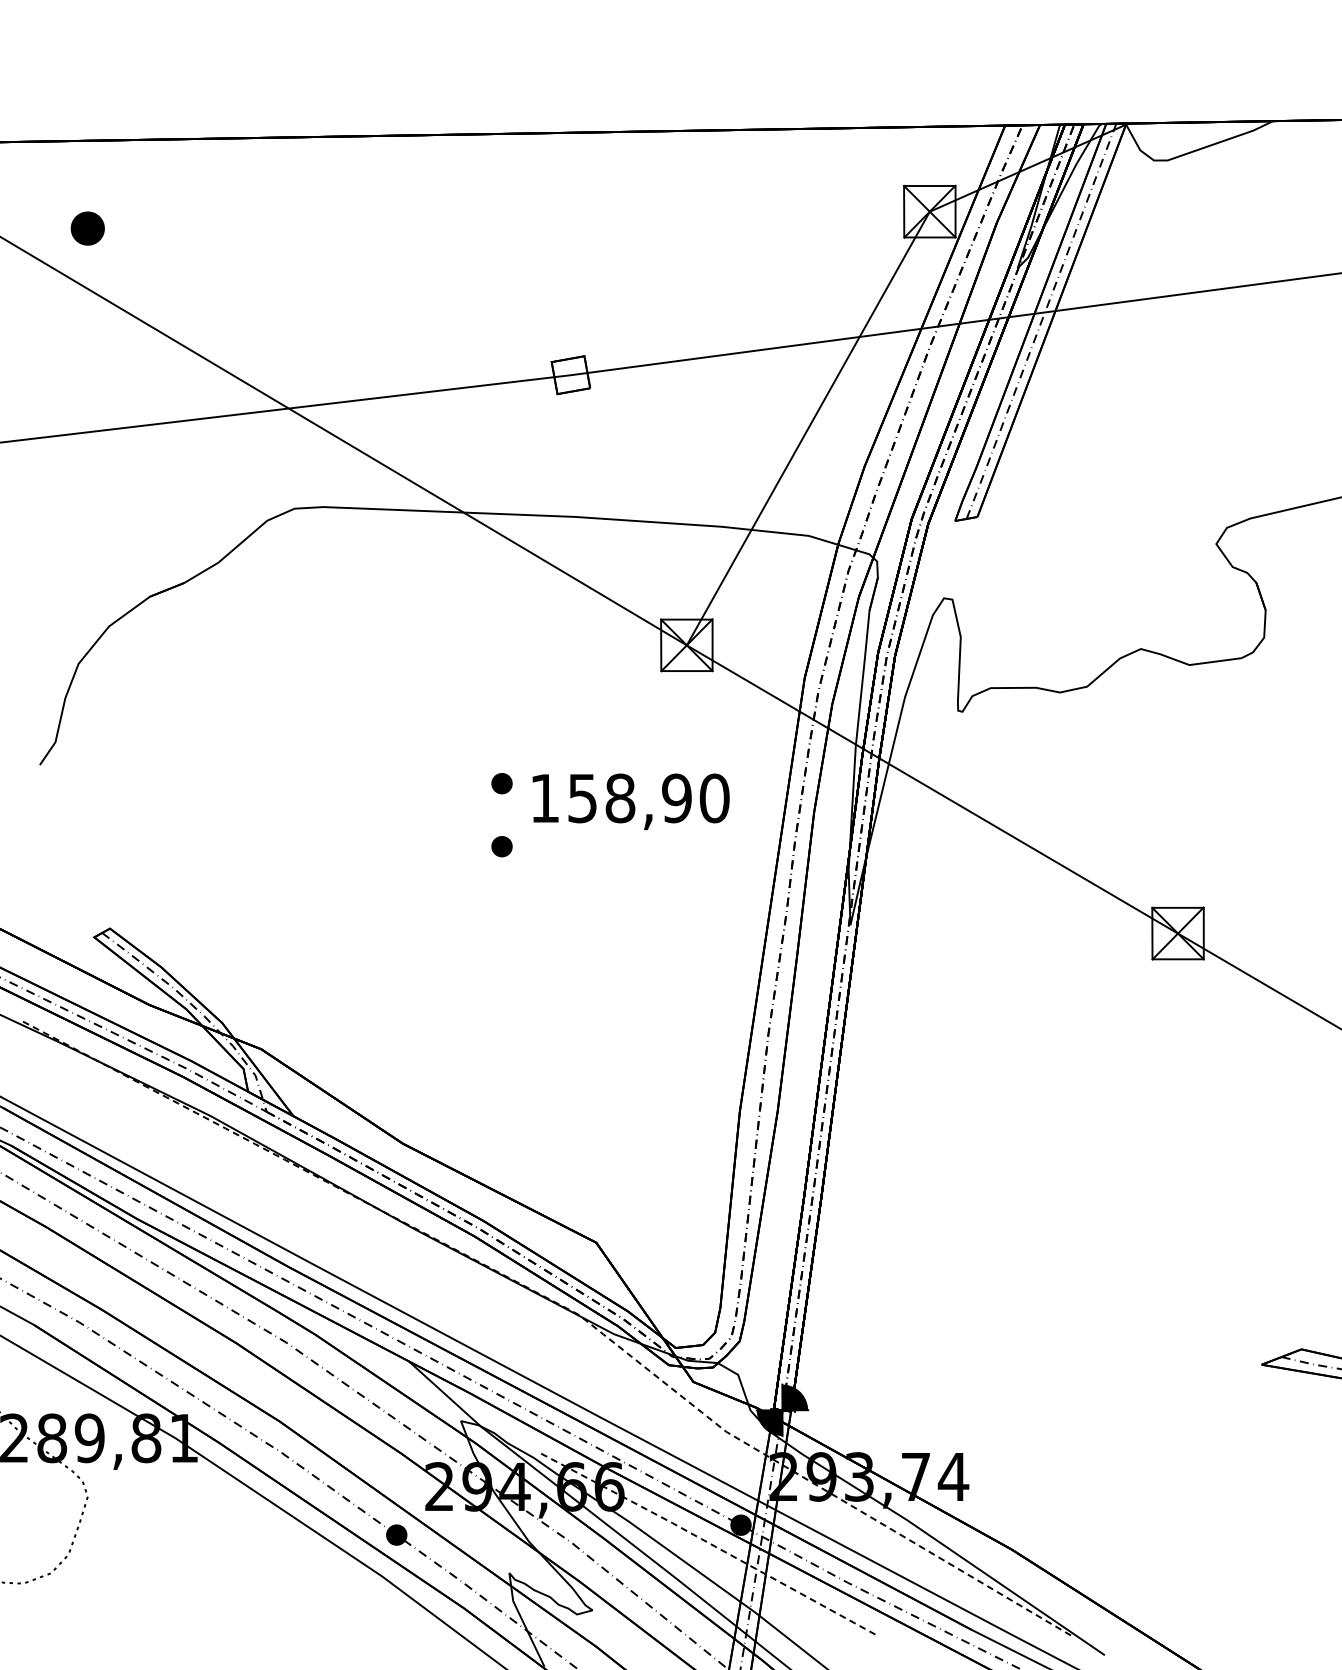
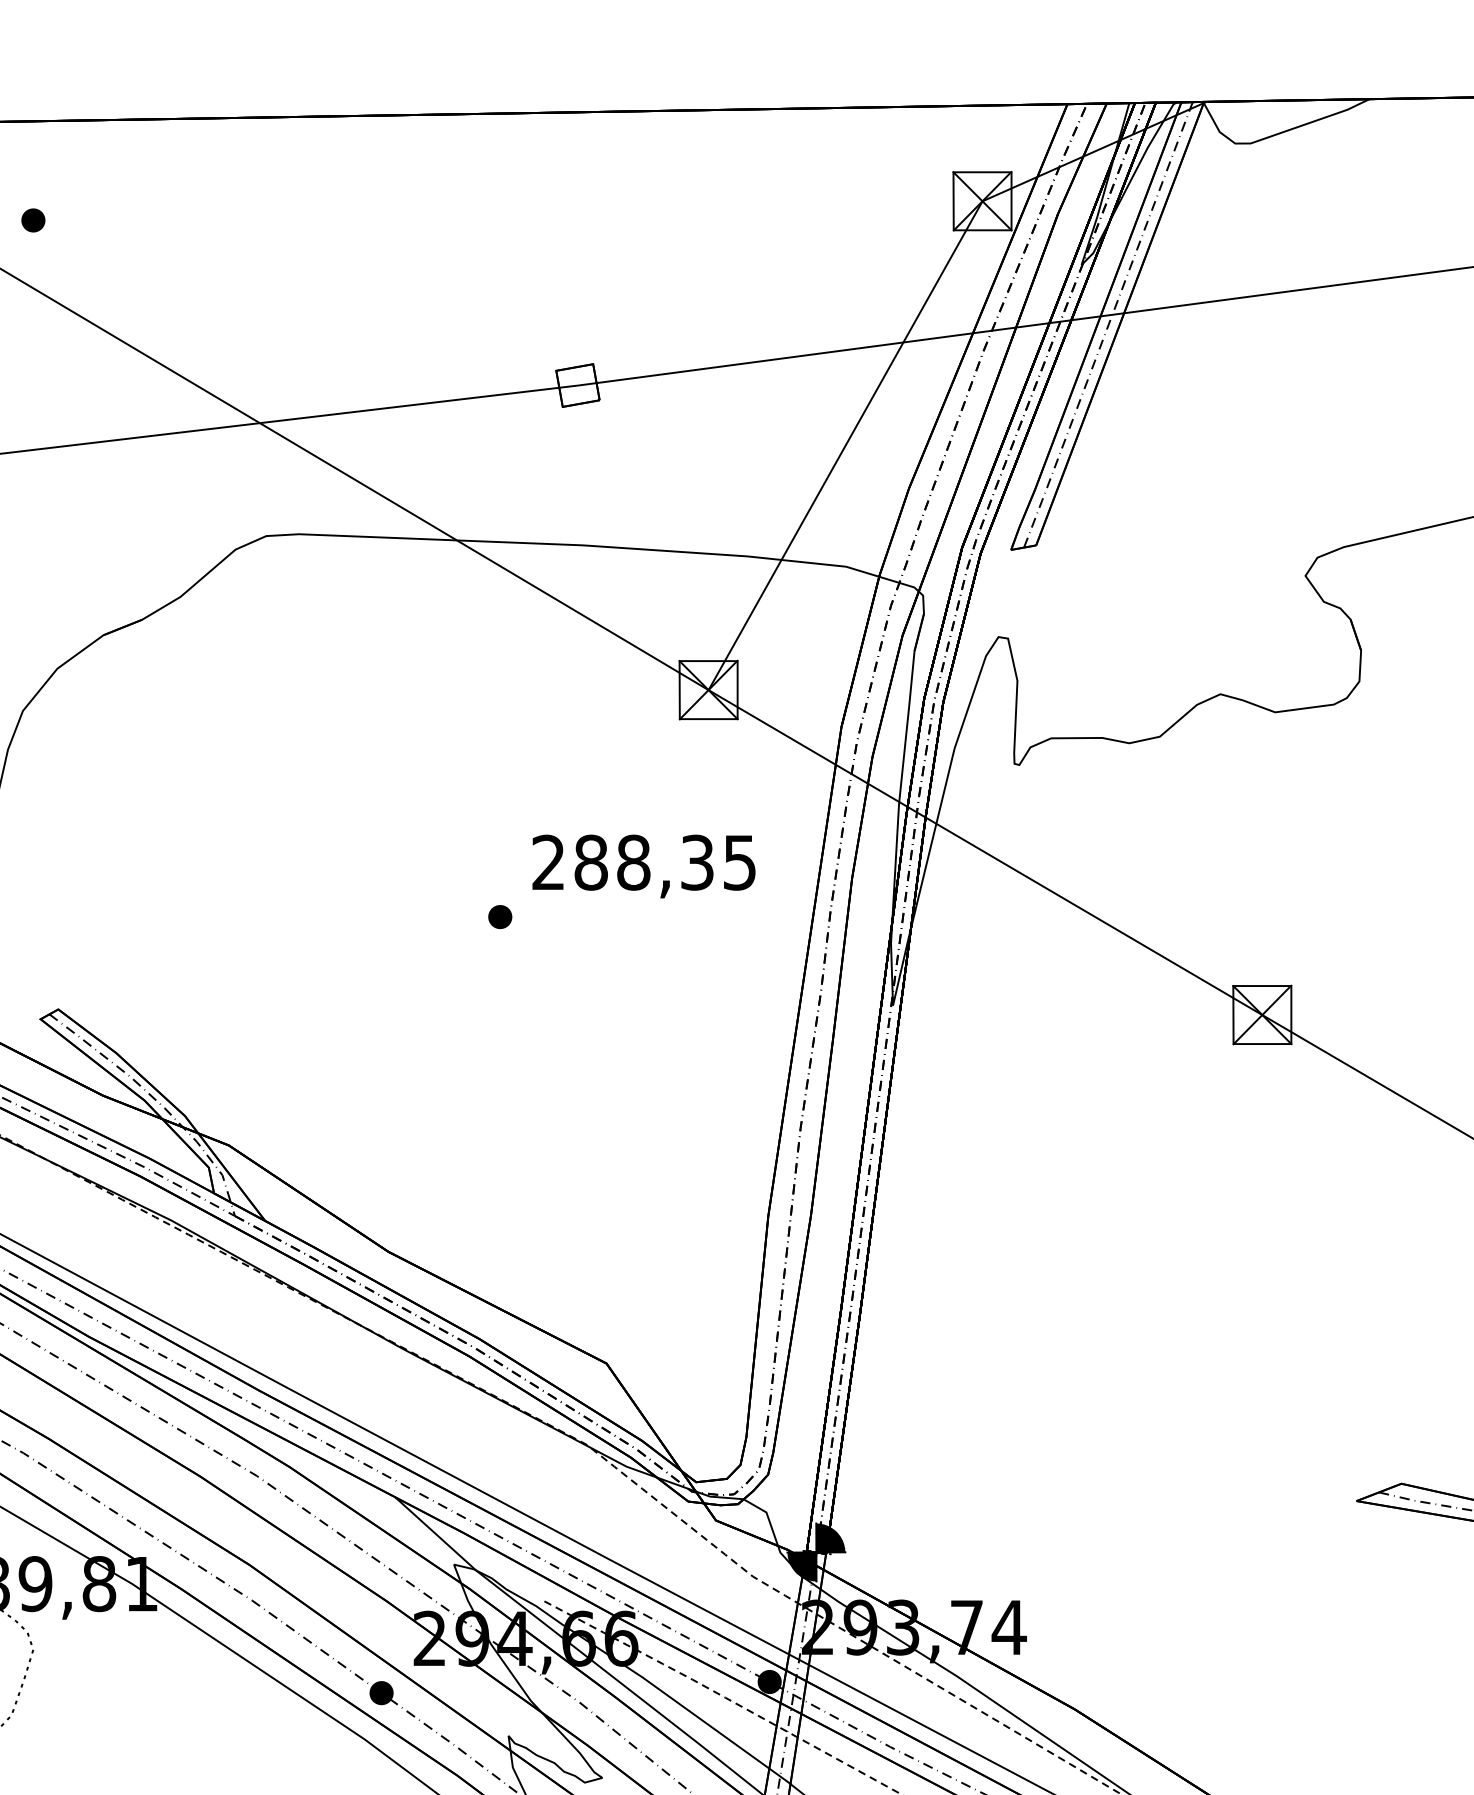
part: (87, 228) -> (32, 220), size x0.62
part: (501, 783) -> (499, 845), removed
text: (629, 798) -> (643, 862), 158,90 -> 288,35

